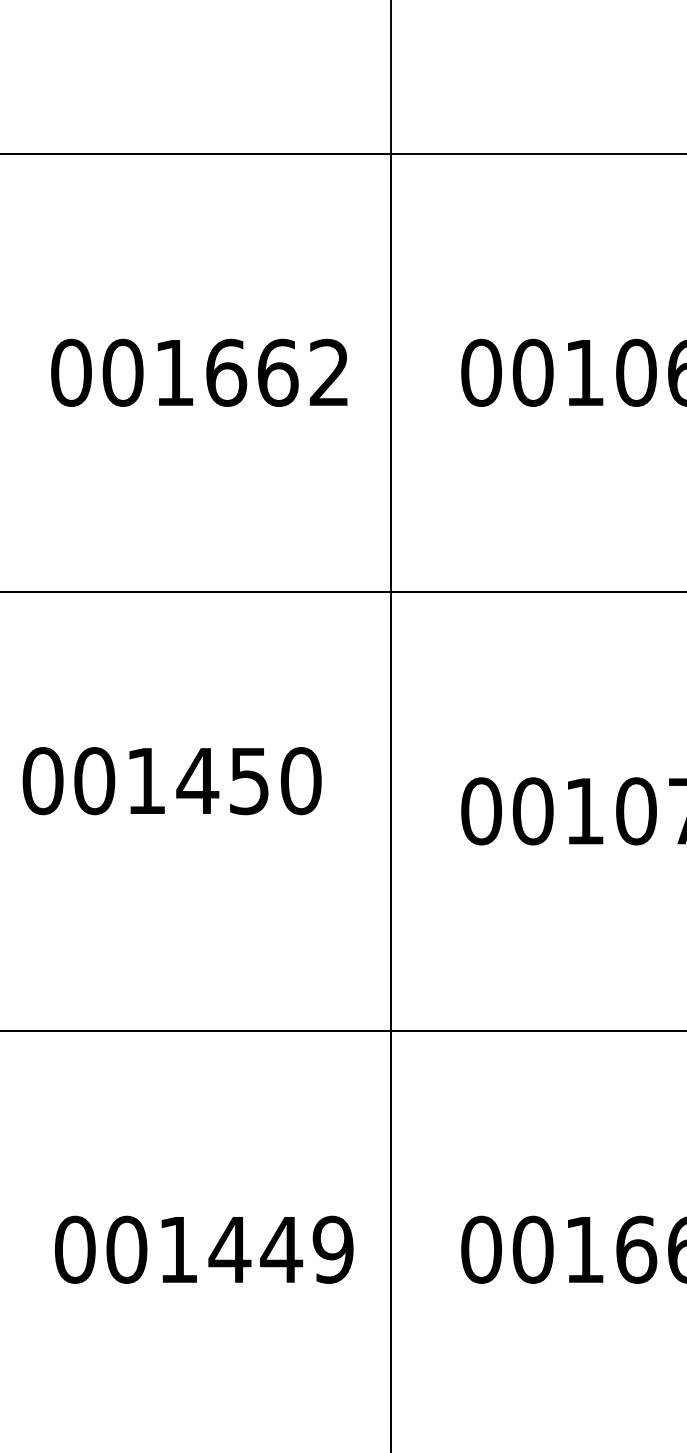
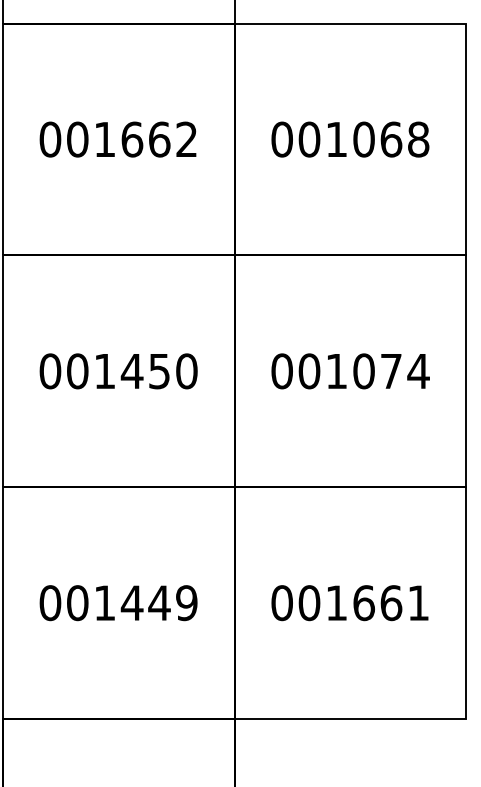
text: (198, 372) -> (117, 139), moved
text: (171, 781) -> (118, 371), moved
text: (203, 1250) -> (118, 603), moved

